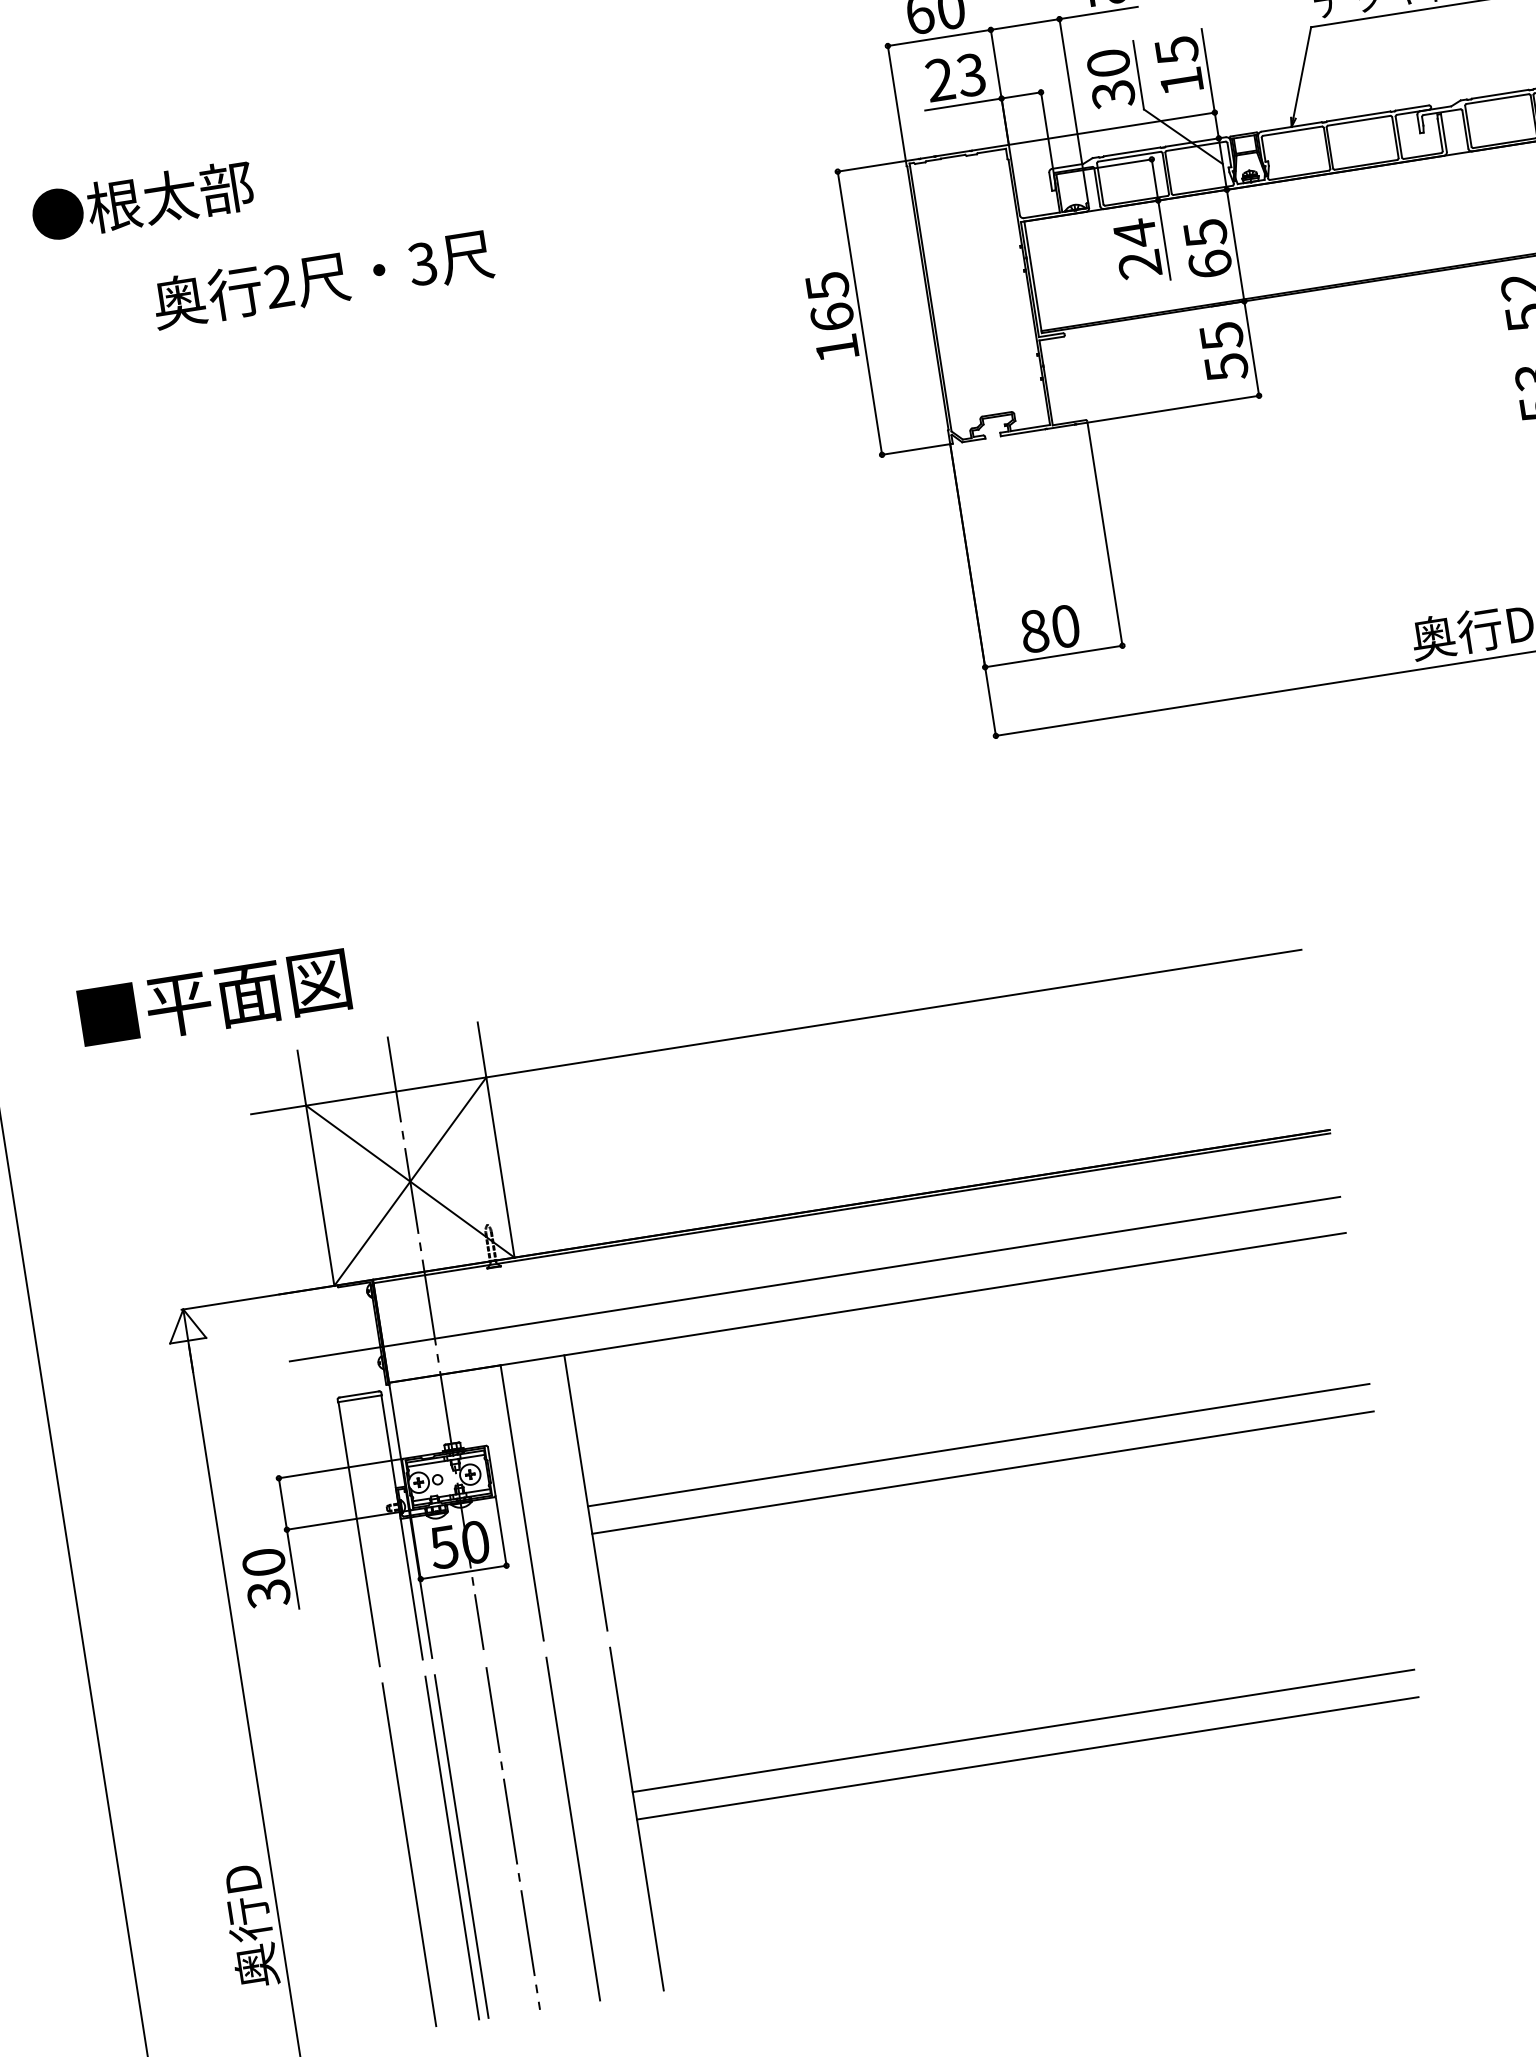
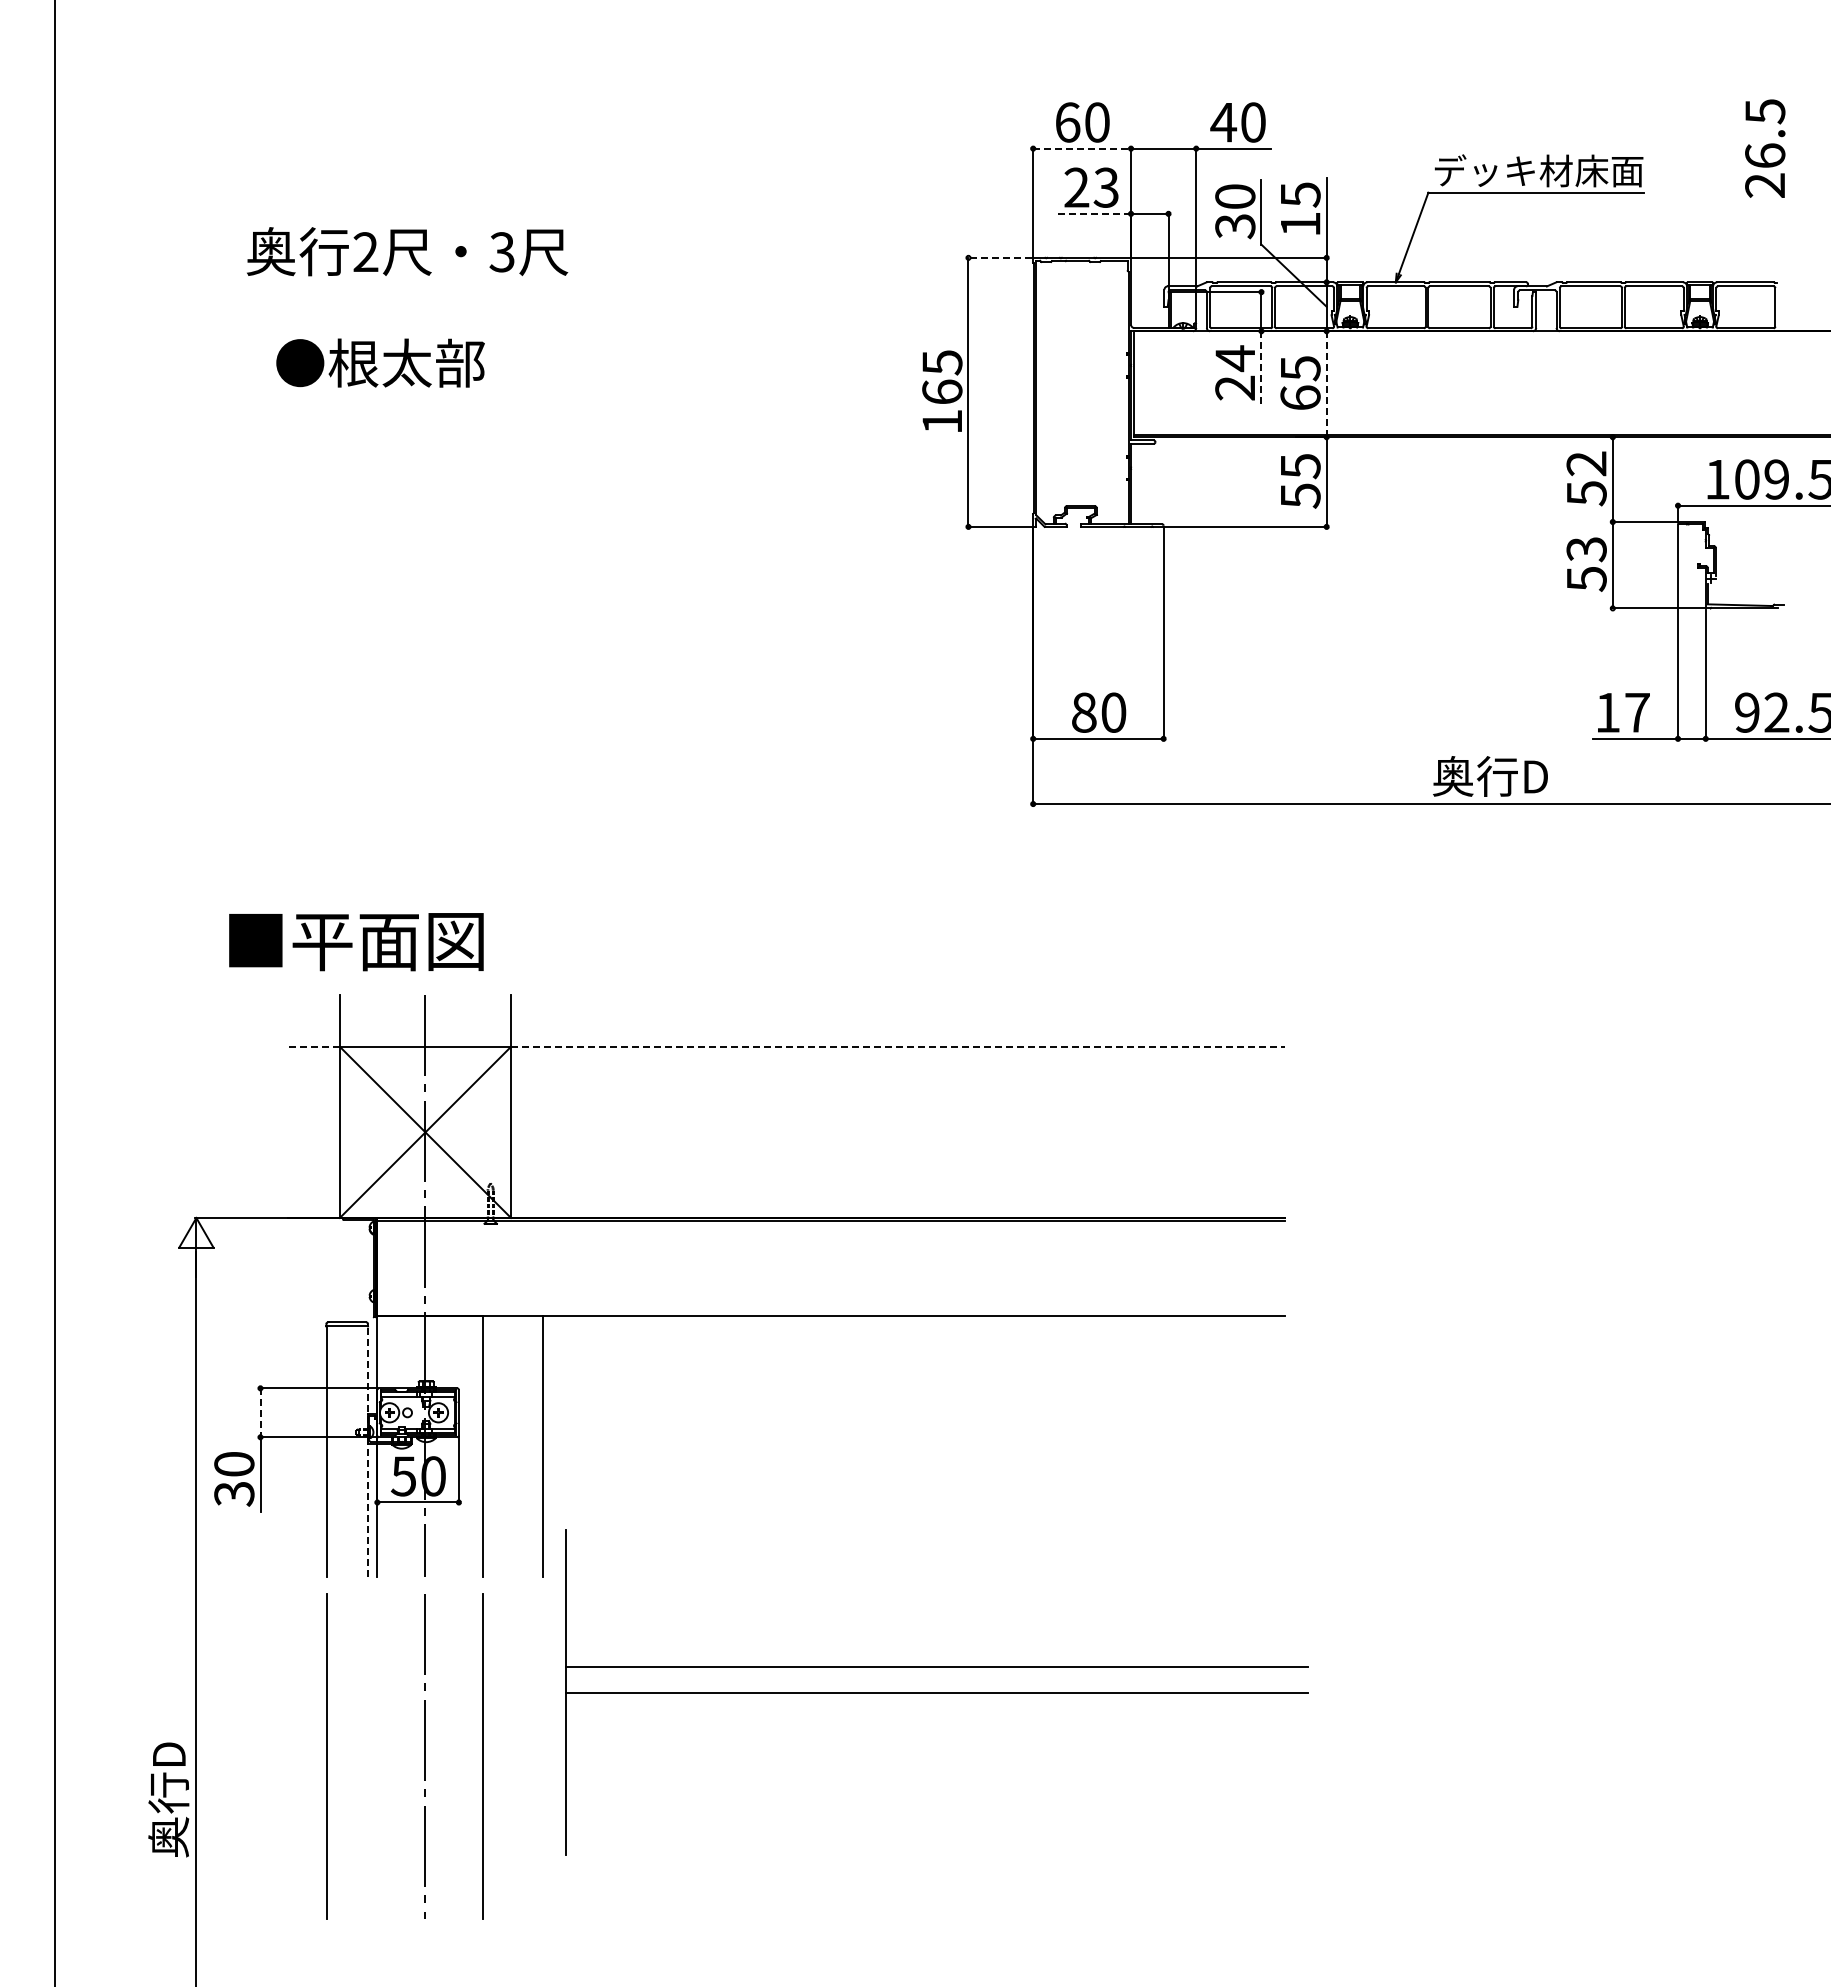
line: (939, 37) -> (1082, 148), solid -> dashed
line: (963, 104) -> (1094, 213), solid -> dashed
line: (870, 166) -> (999, 257), solid -> dashed
text: (142, 200) -> (380, 362), moved
line: (1164, 239) -> (1261, 368), solid -> dashed
line: (1235, 245) -> (1326, 384), solid -> dashed
text: (322, 278) -> (407, 251), moved
text: (214, 999) -> (356, 942), moved
line: (894, 1013) -> (898, 1046), solid -> dashed
line: (278, 1109) -> (313, 1046), solid -> dashed
line: (814, 1279) -> (786, 1281), removed
line: (978, 1445) -> (914, 1459), removed
line: (983, 1472) -> (914, 1485), removed
line: (283, 1504) -> (260, 1413), solid -> dashed
line: (401, 1527) -> (367, 1451), solid -> dashed
part: (1026, 1758) -> (936, 1692), moved
line: (461, 1846) -> (376, 1756), removed
line: (452, 1848) -> (367, 1756), removed

